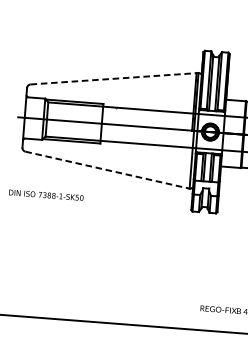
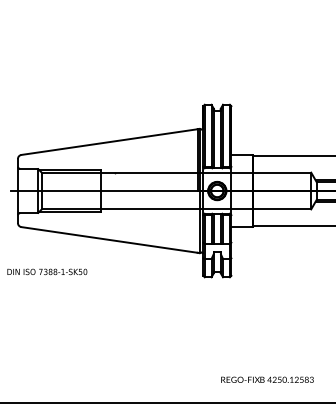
line: (114, 79) -> (110, 142), dashed -> solid
line: (107, 170) -> (110, 240), dashed -> solid

